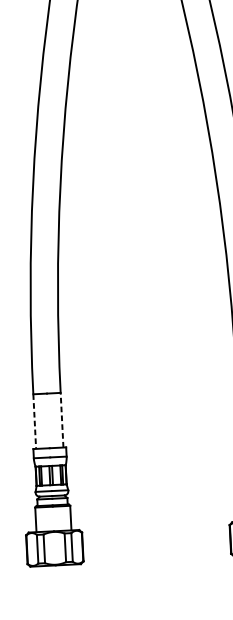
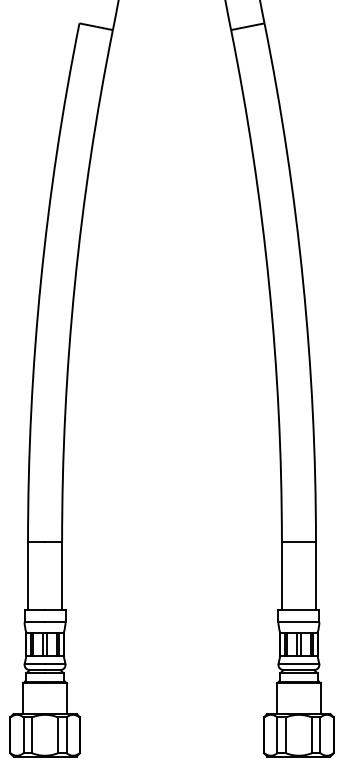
line: (62, 419) -> (62, 575), dashed -> solid
line: (35, 421) -> (28, 576), dashed -> solid

